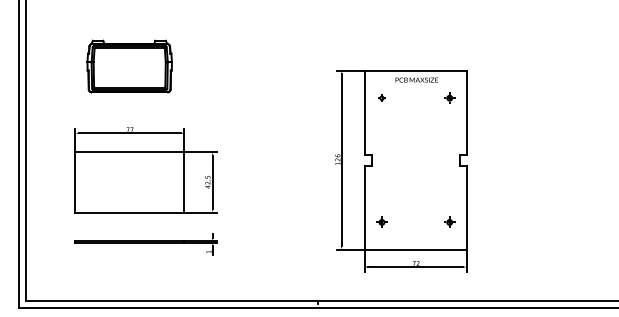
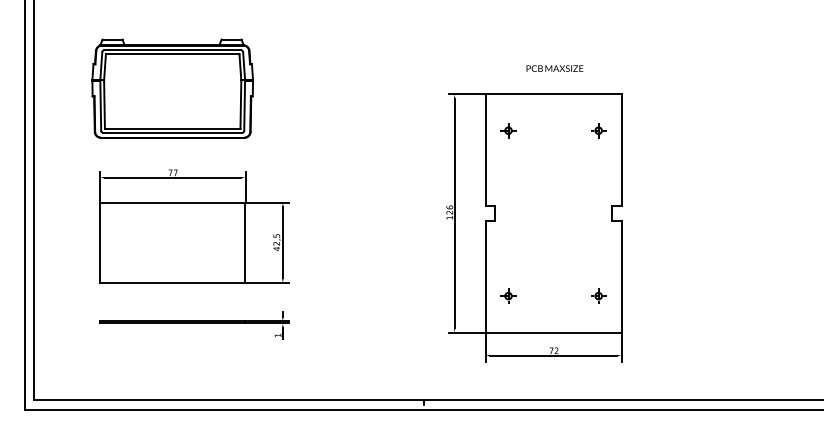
part: (129, 66) -> (172, 88), size x1.43
text: (416, 80) -> (554, 68), moved
part: (381, 98) -> (508, 130), size x1.43

